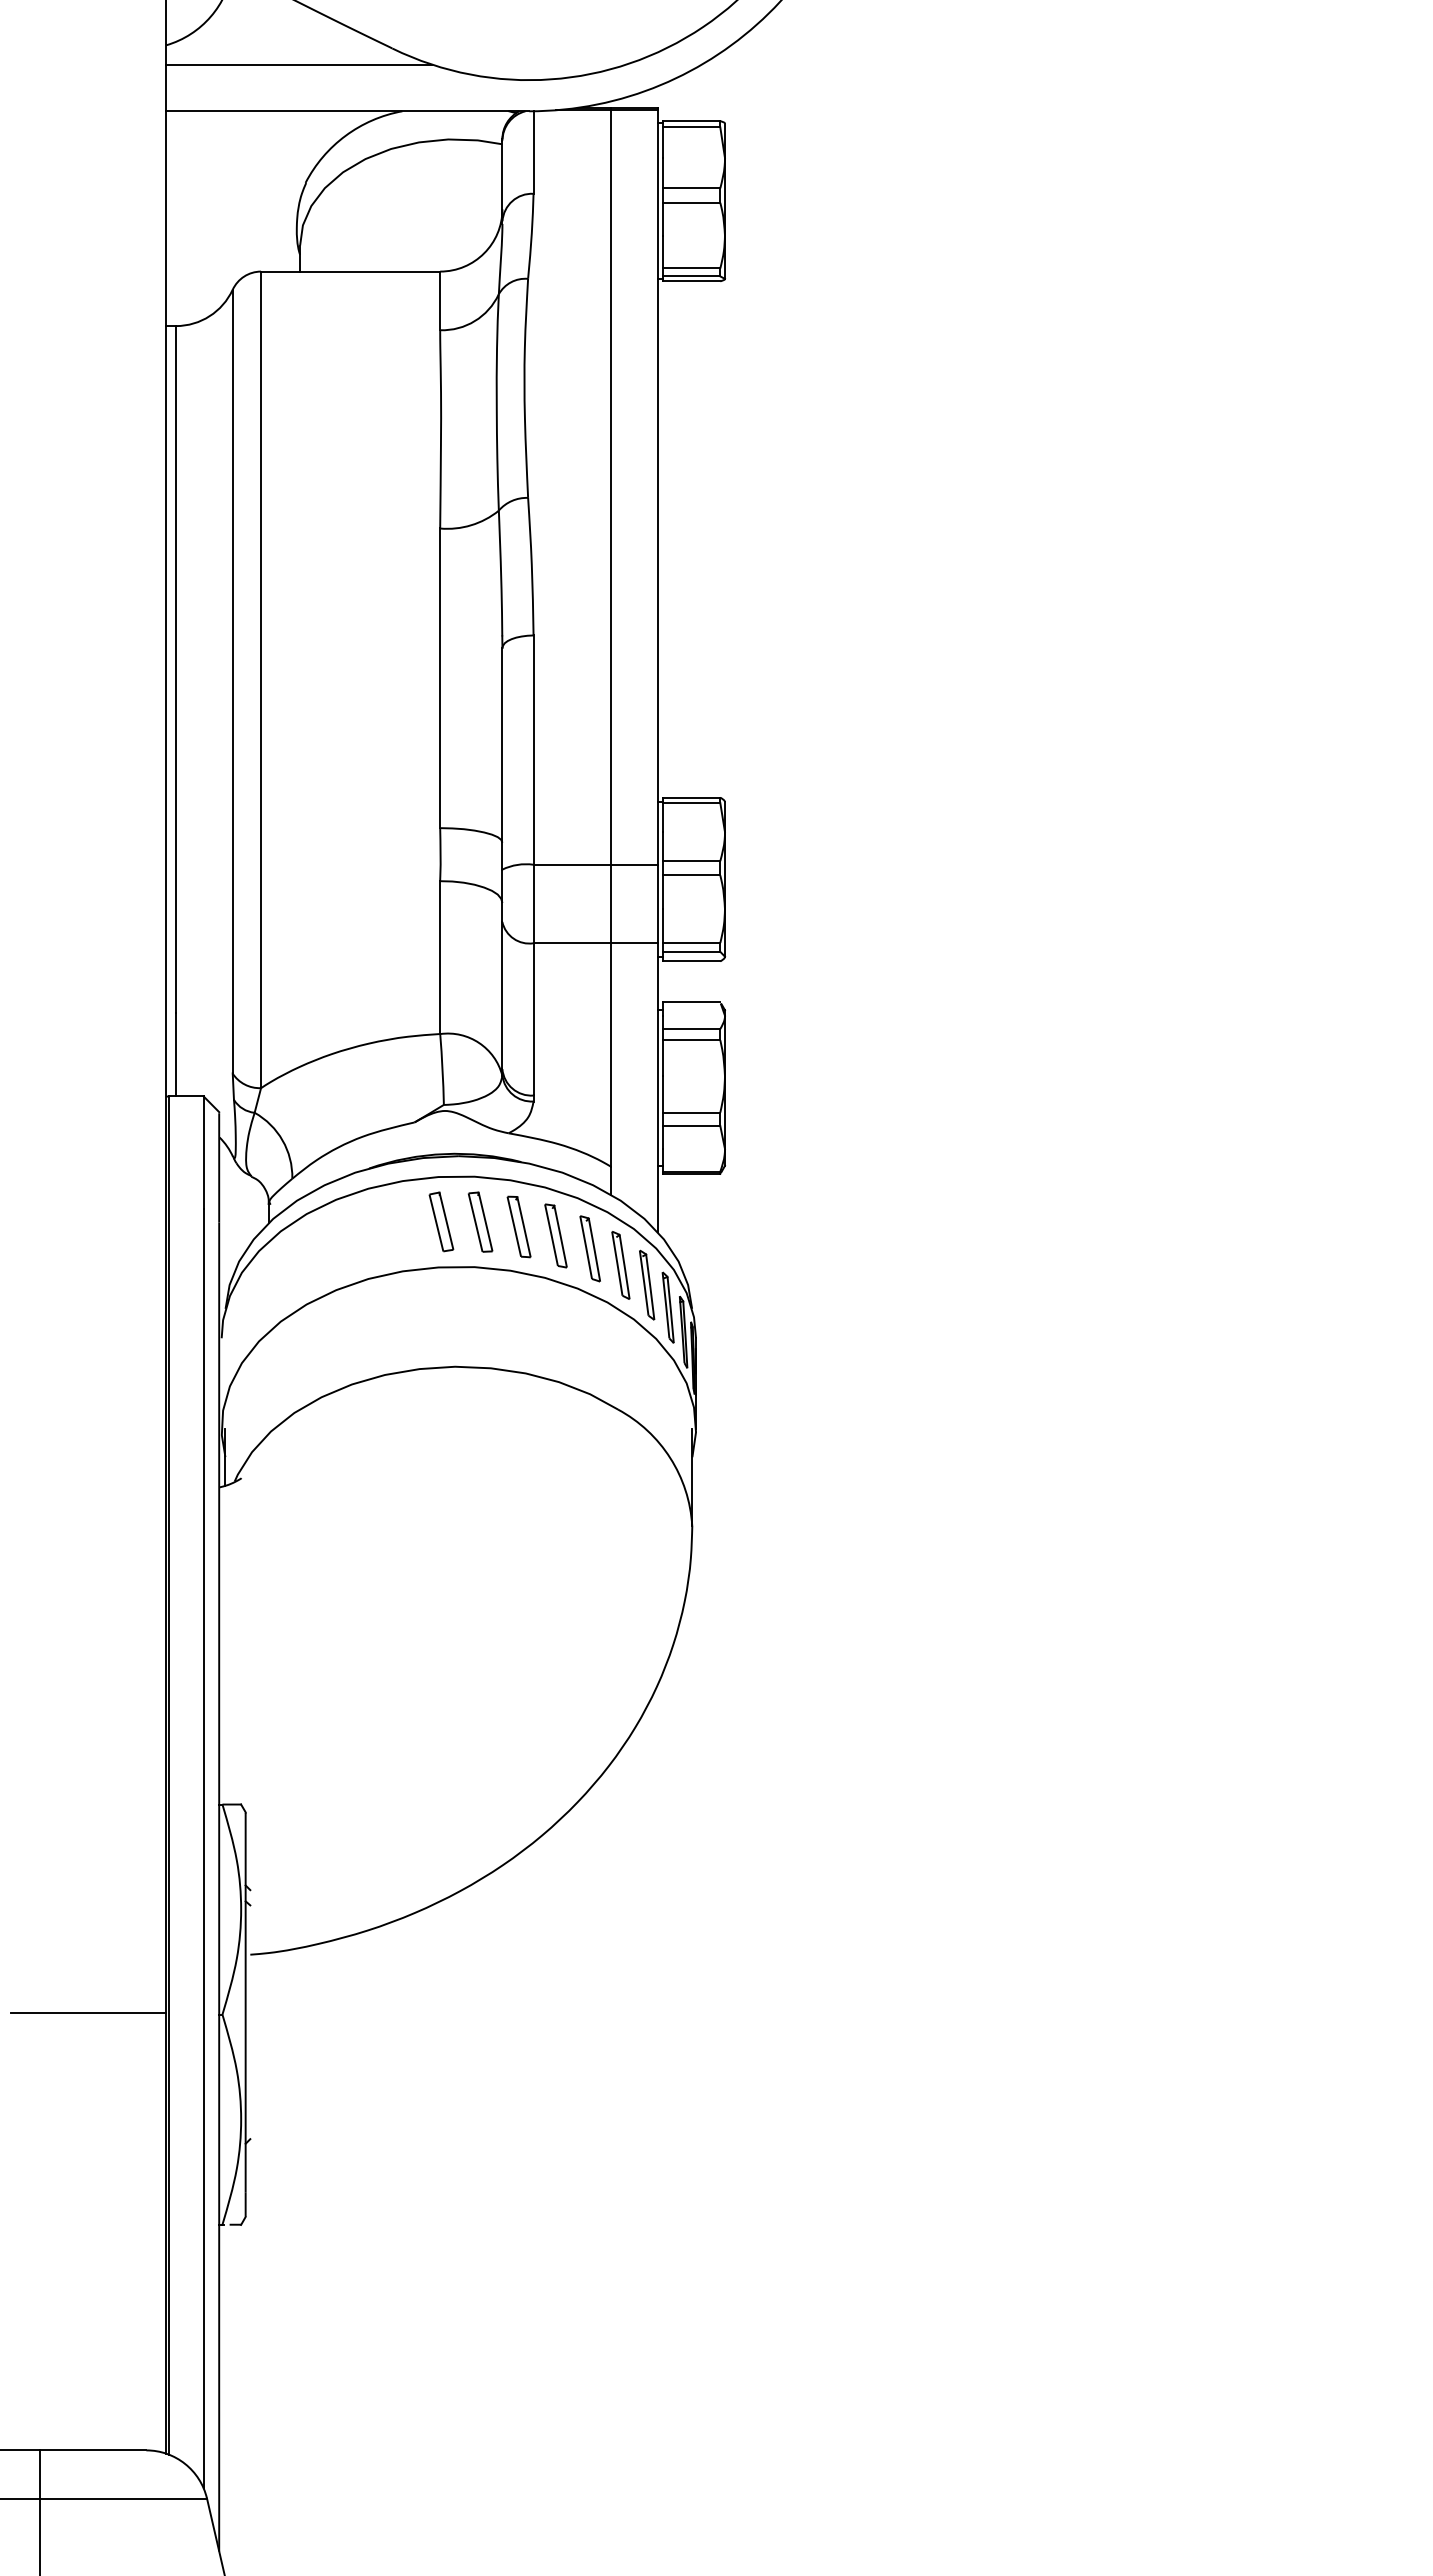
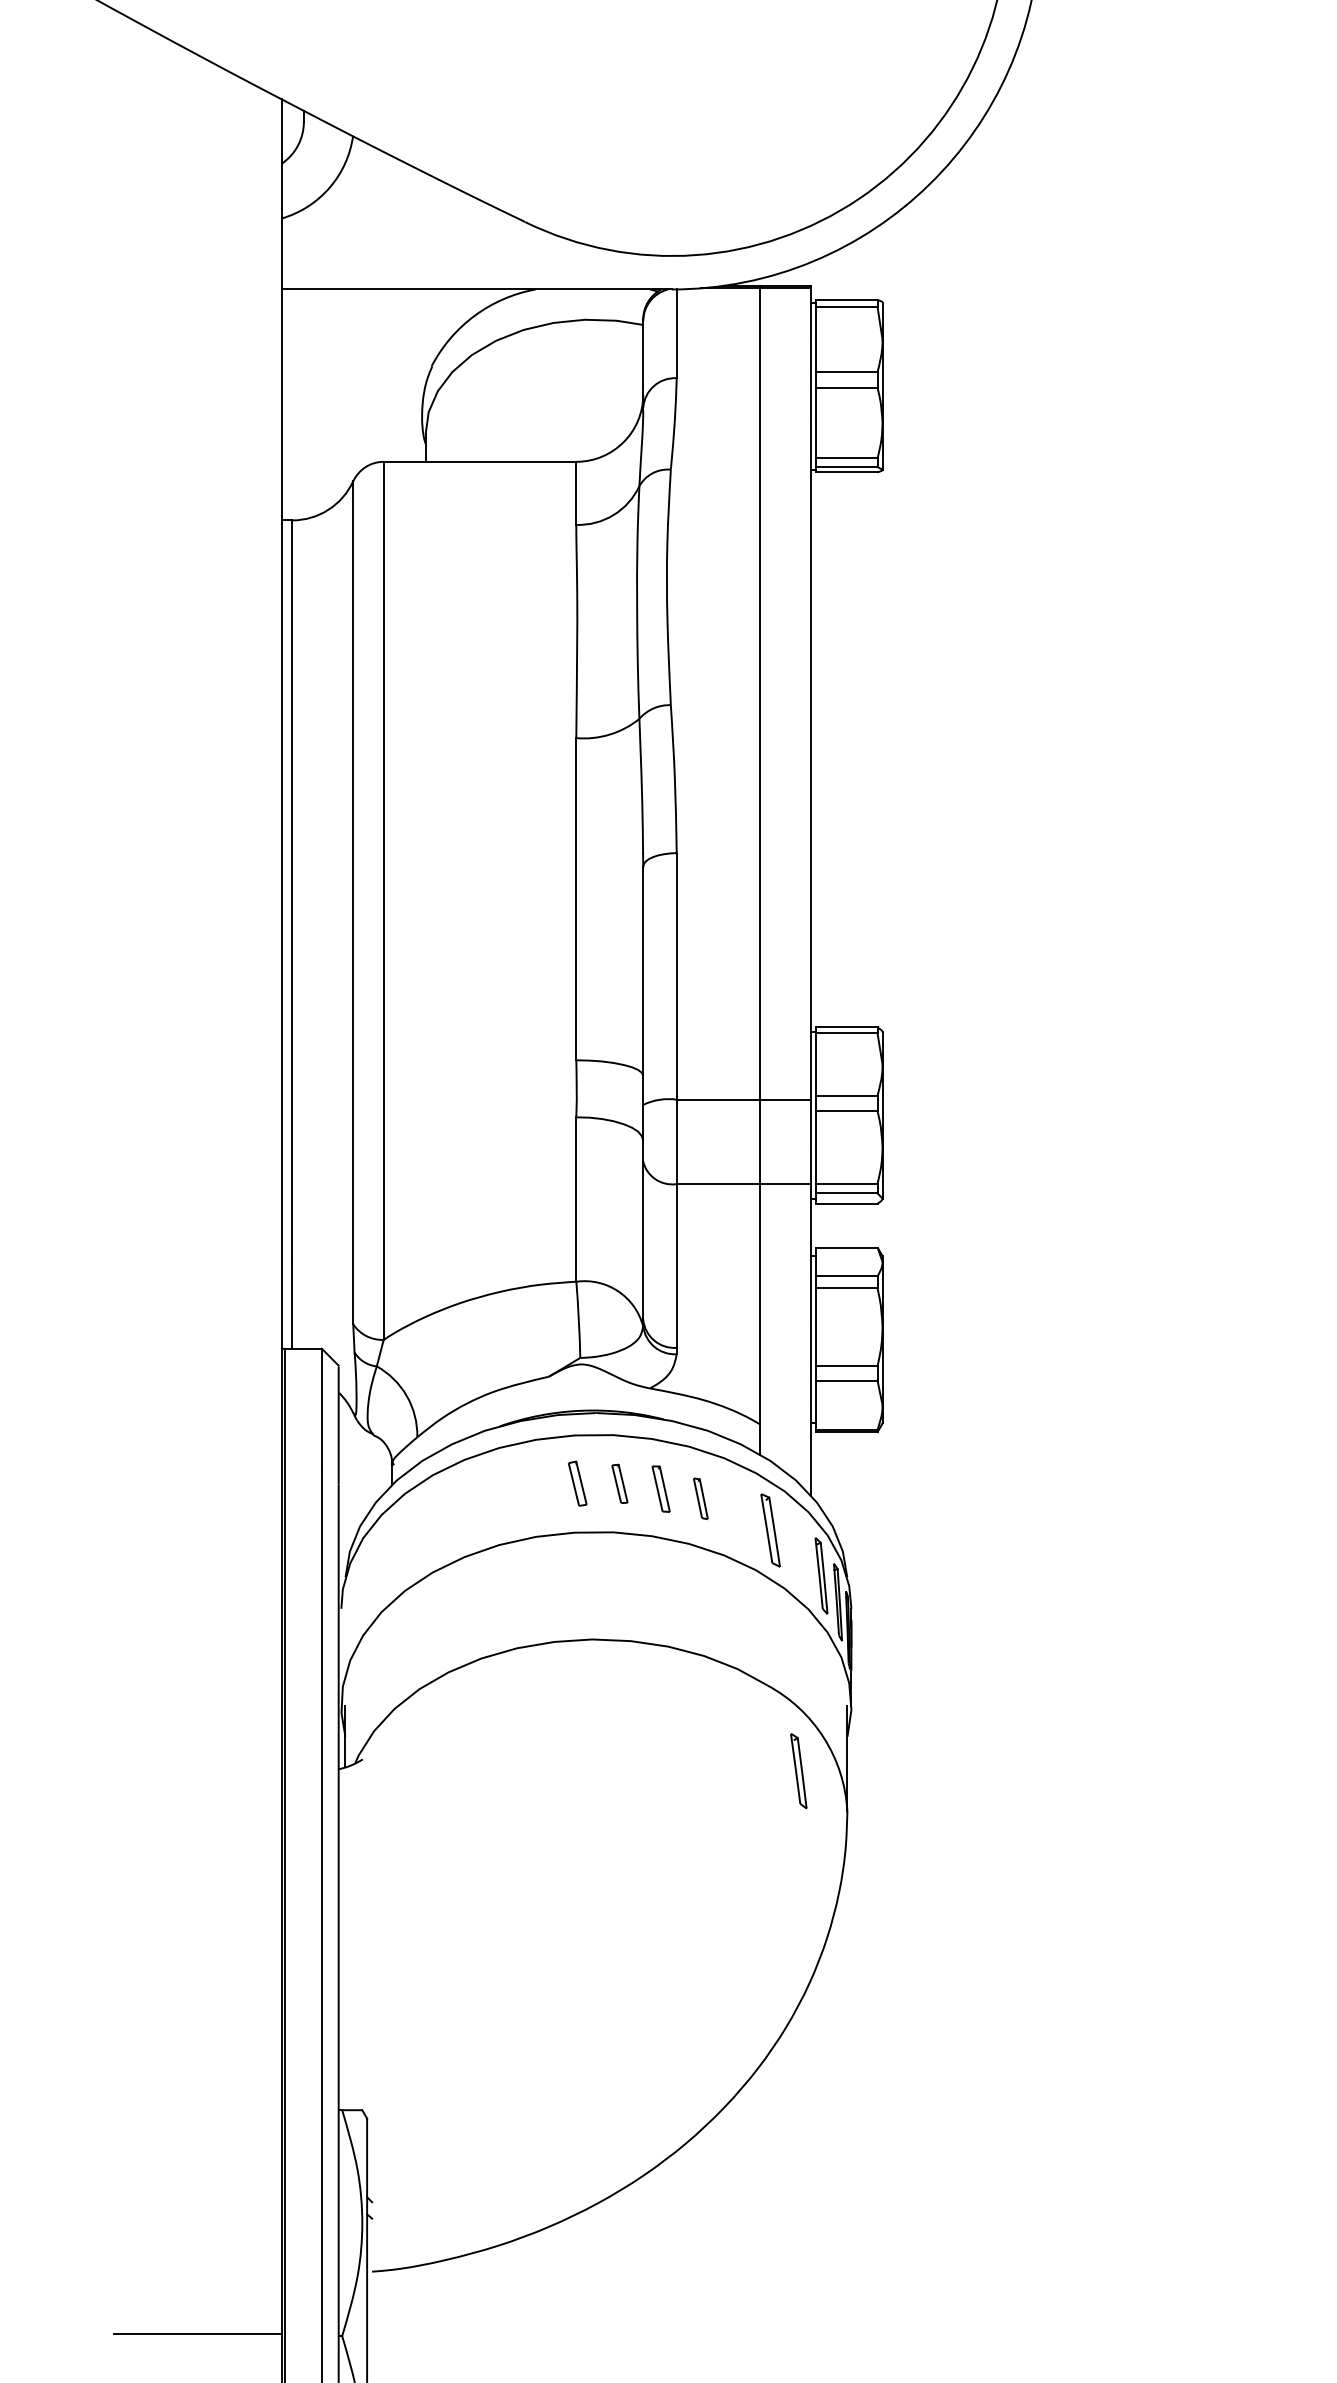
line: (299, 64) -> (425, 239), removed
part: (441, 1221) -> (577, 1483), size x0.7
part: (480, 1221) -> (619, 1483), size x0.6
part: (518, 1226) -> (660, 1488), size x0.7
part: (555, 1235) -> (700, 1498), size x0.6
part: (589, 1248) -> (736, 1512), removed
part: (647, 1284) -> (799, 1770), moved

